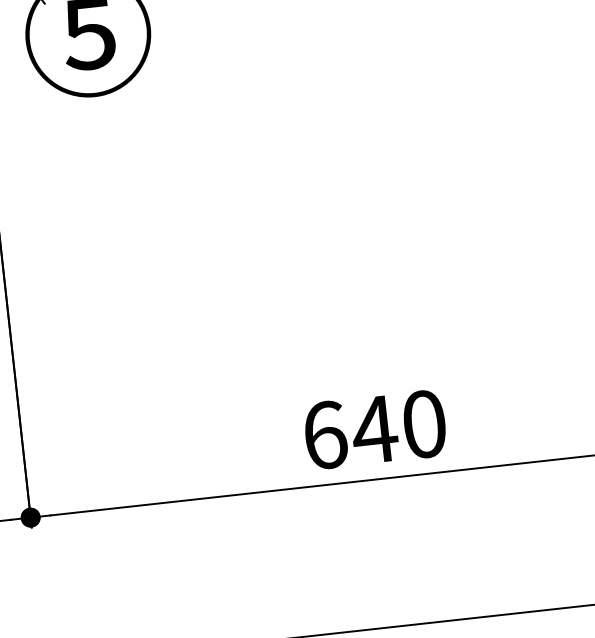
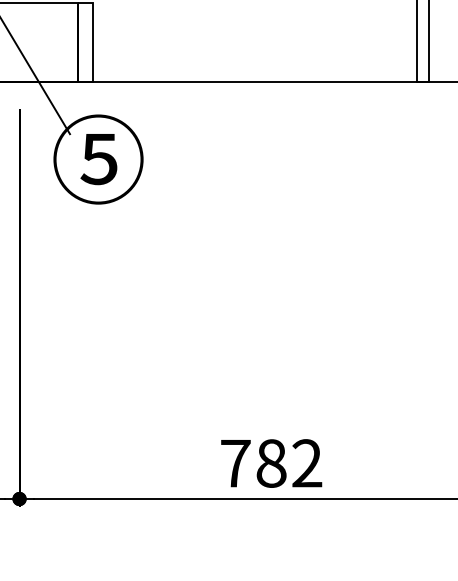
text: (374, 429) -> (271, 463), 640 -> 782

